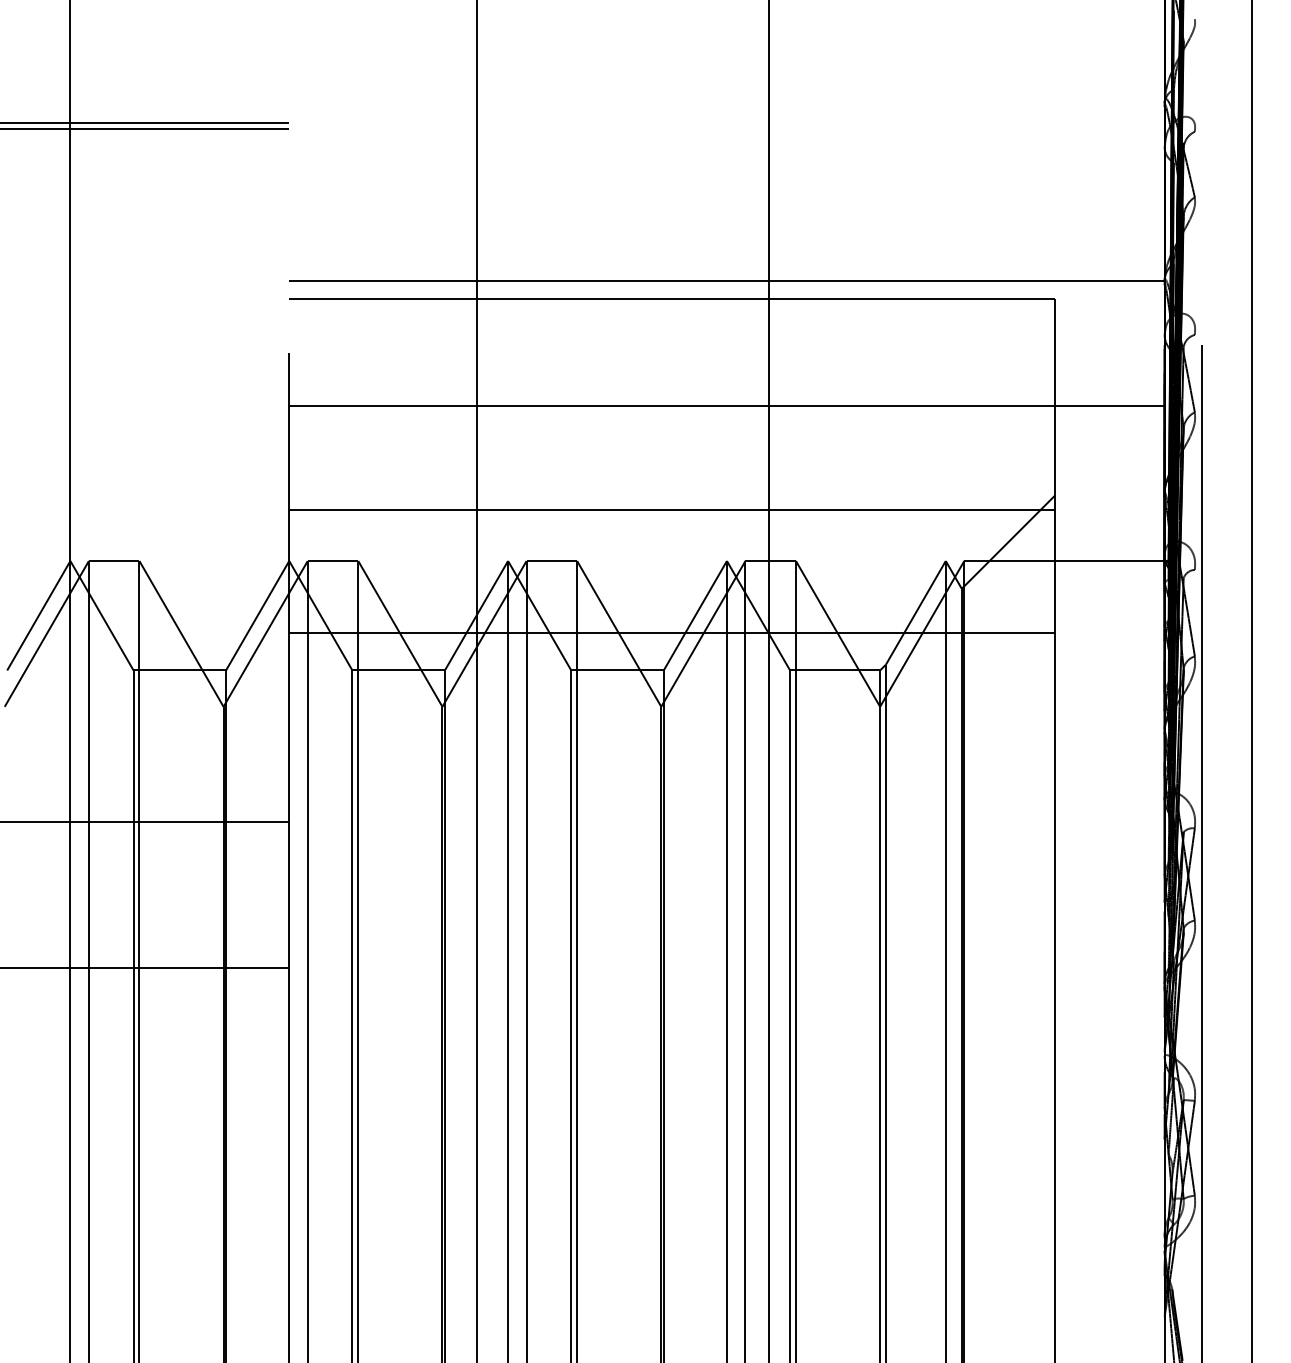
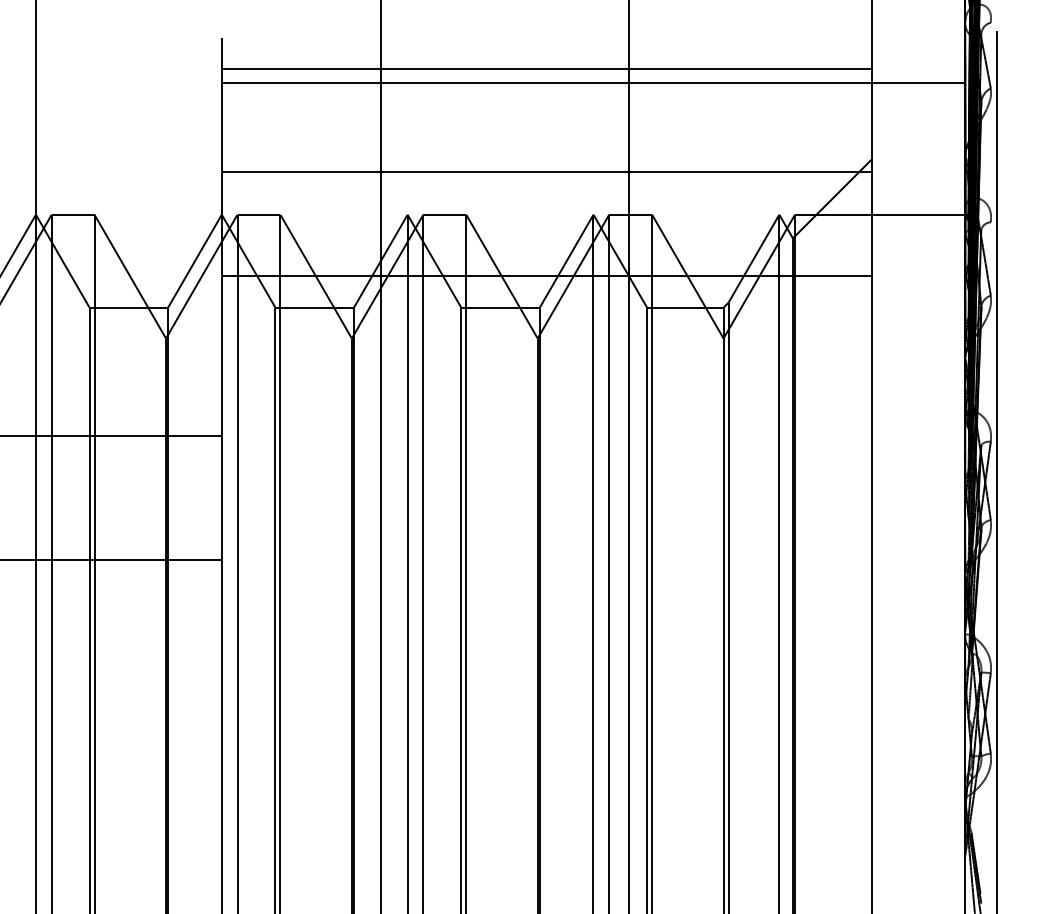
line: (672, 389) -> (547, 69), added

